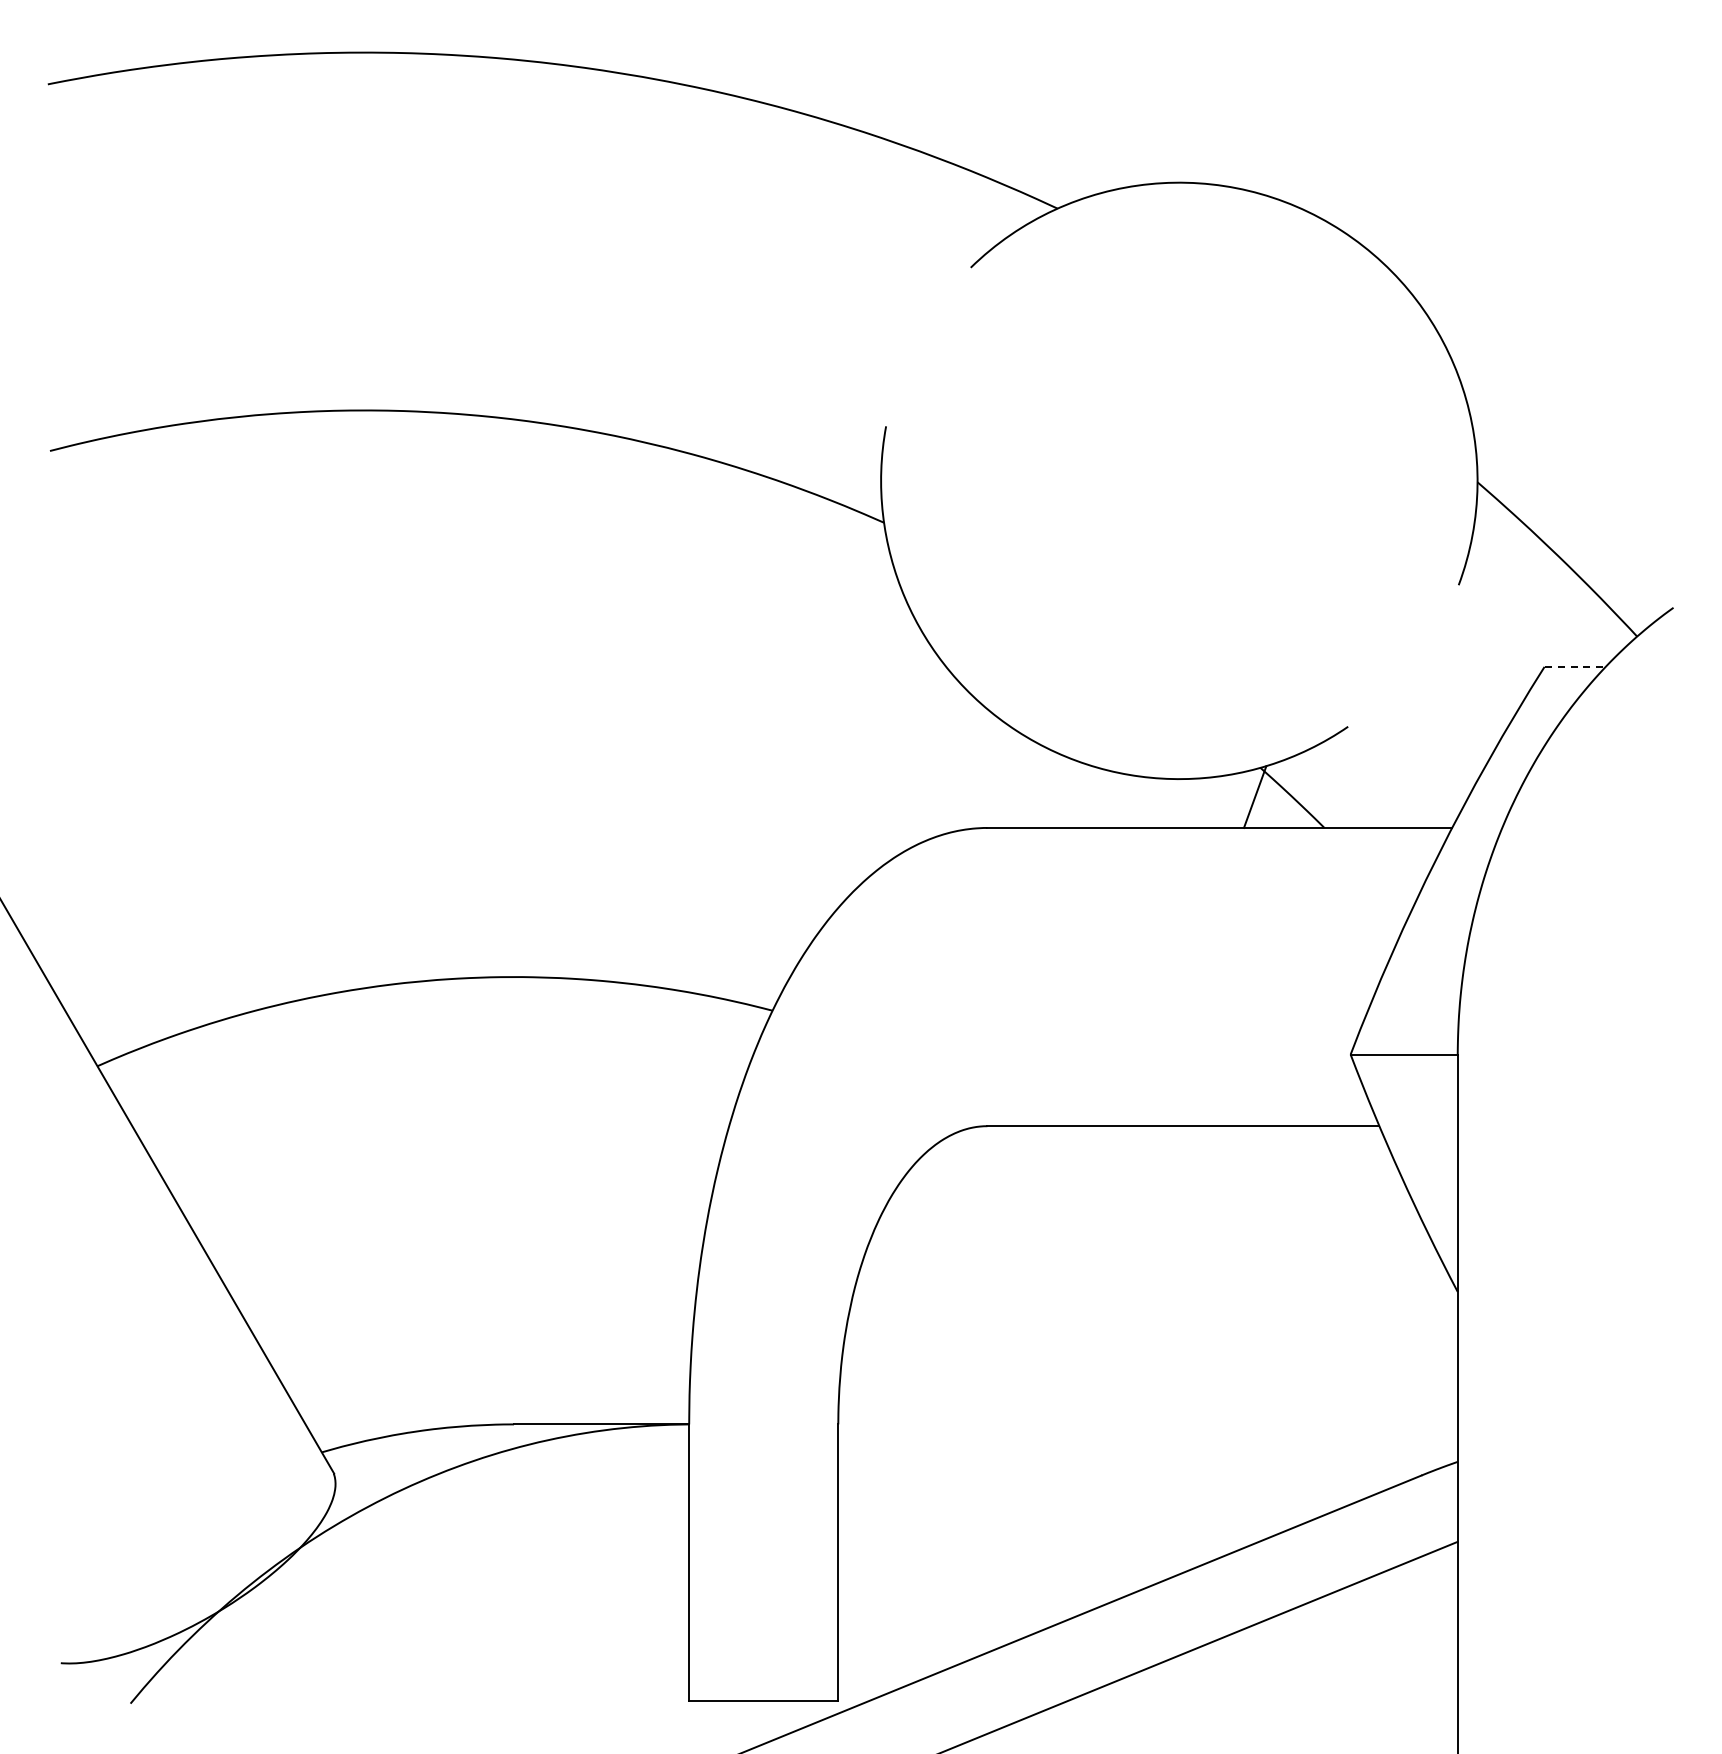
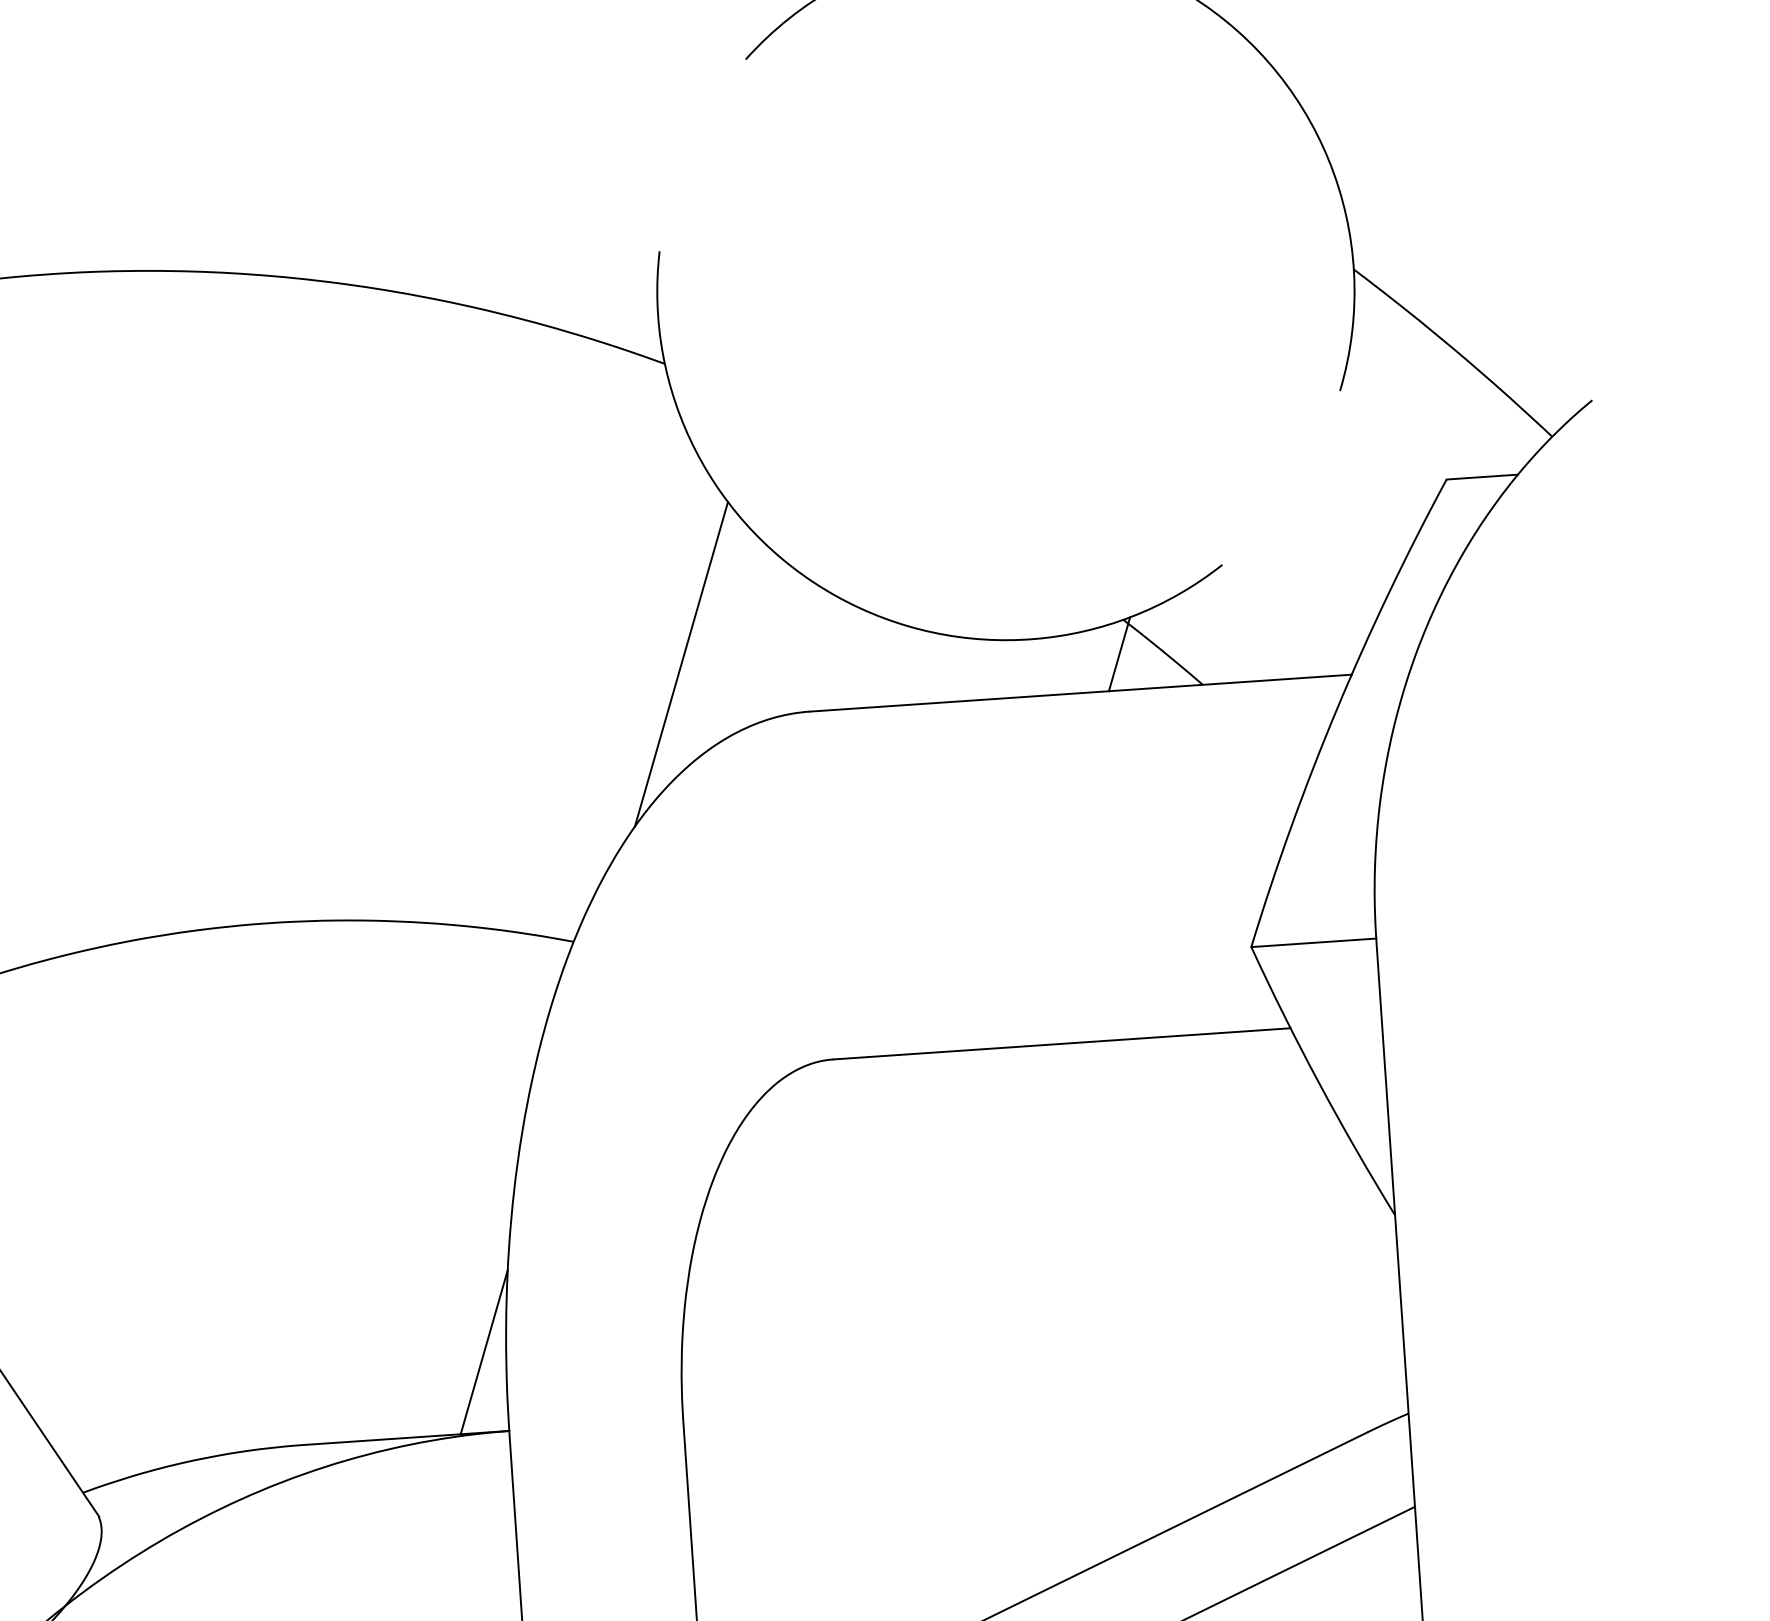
line: (1575, 666) -> (1482, 476), dashed -> solid
line: (880, 779) -> (681, 663), added
line: (672, 1355) -> (484, 1351), added

